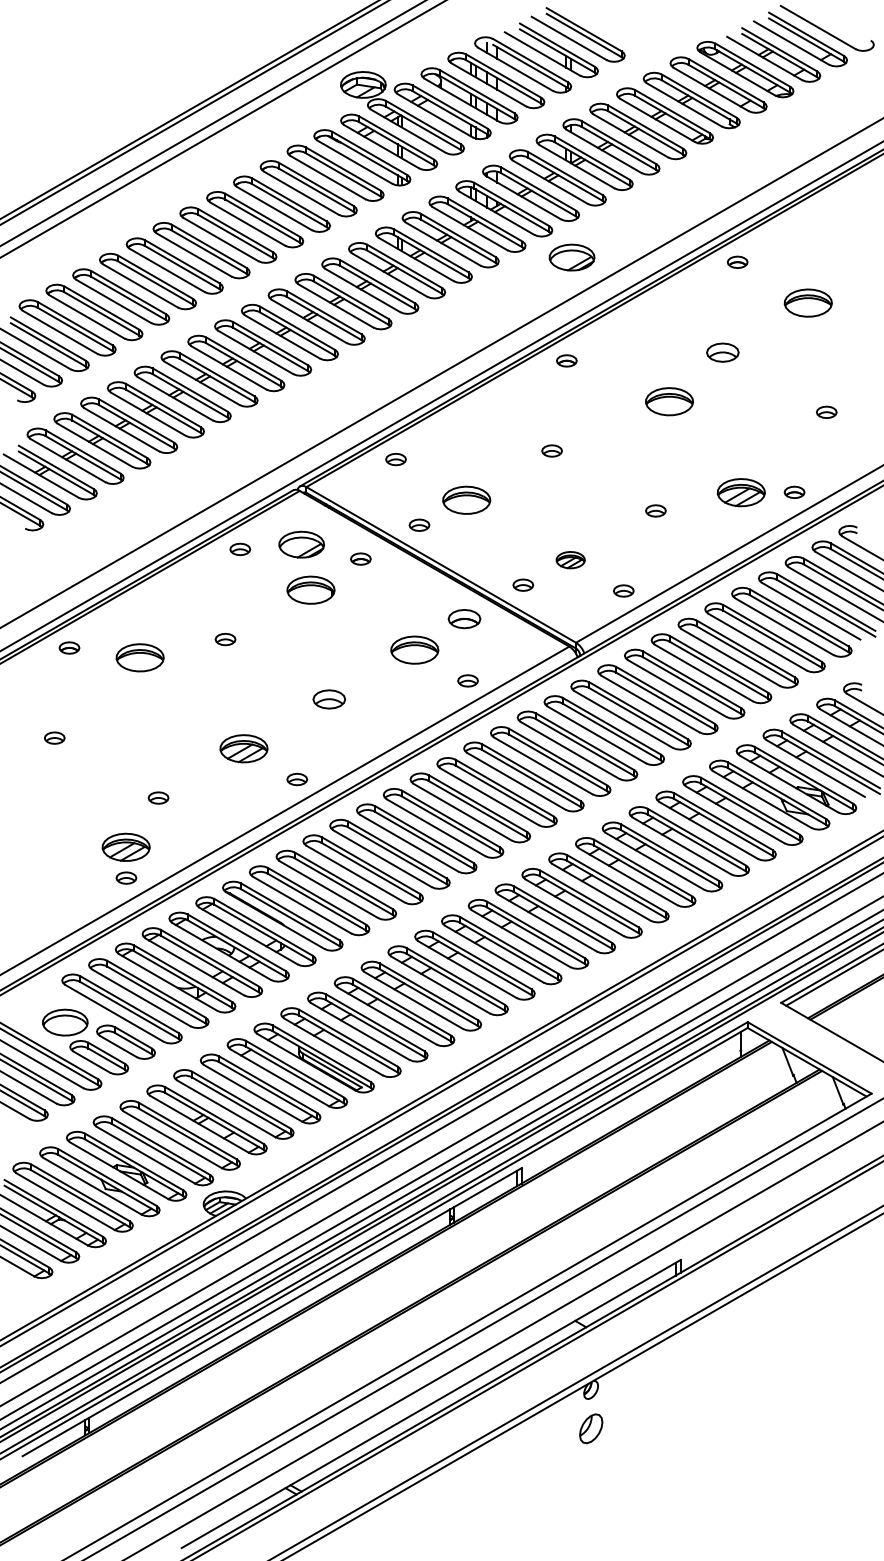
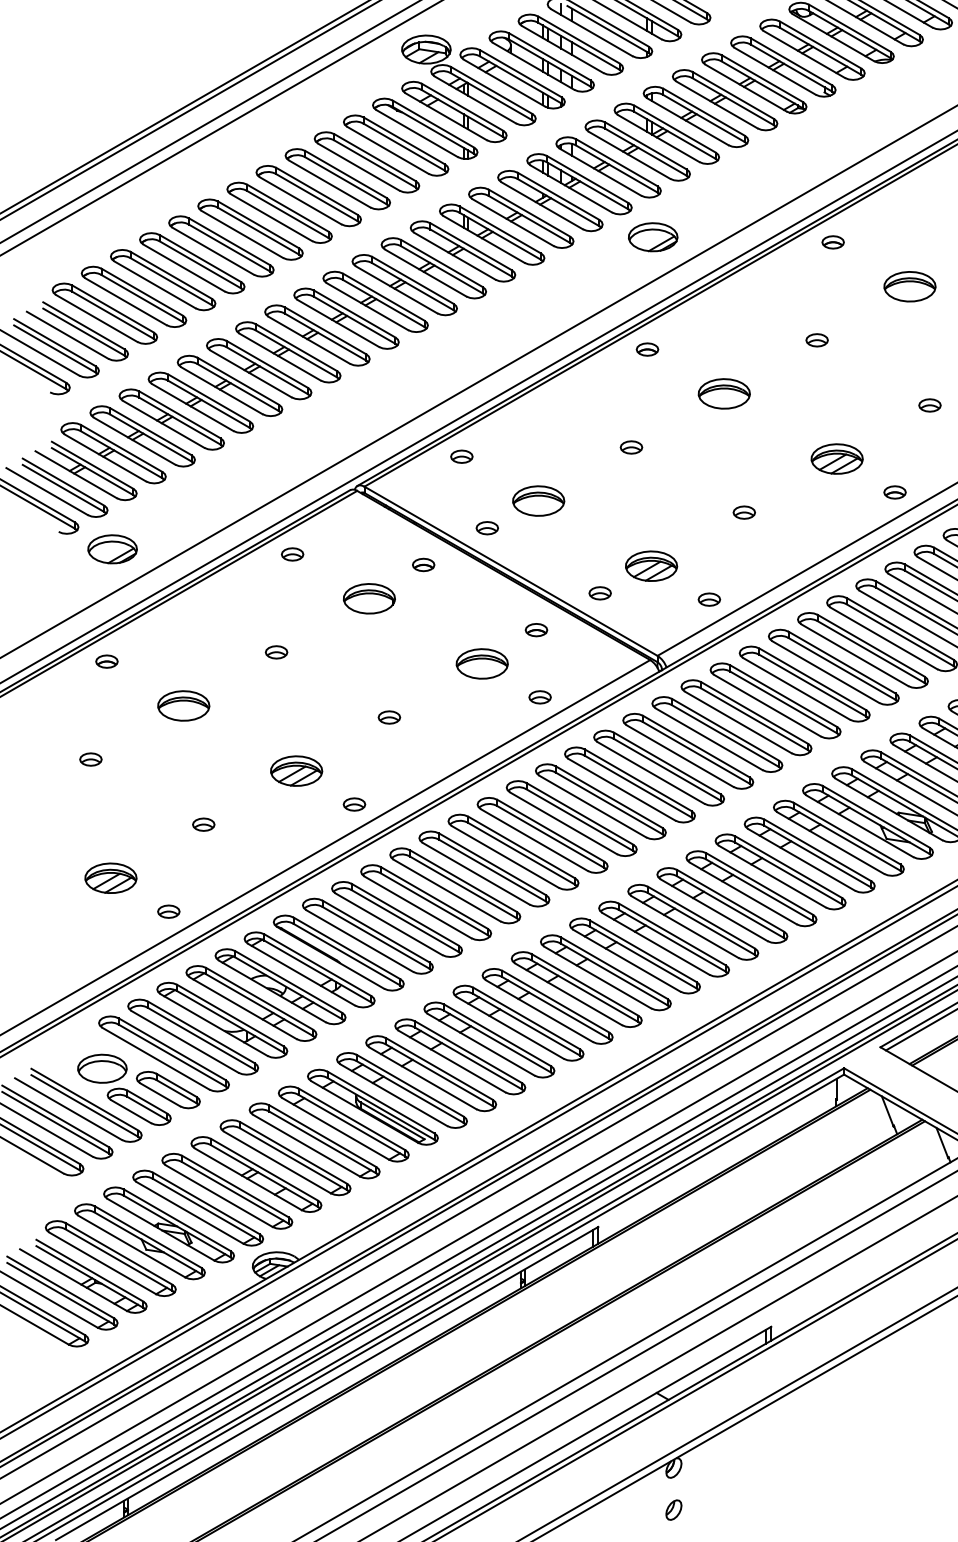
part: (722, 351) -> (816, 339), size x0.62
part: (669, 401) -> (724, 393), moved
part: (740, 492) -> (836, 458), moved
part: (301, 544) -> (112, 549), moved
part: (570, 559) -> (651, 565), size x1.67
part: (464, 618) -> (536, 629), size x0.62
part: (139, 657) -> (183, 705), moved
part: (329, 699) -> (389, 717), size x0.62
part: (125, 846) -> (110, 877), moved
part: (590, 1428) -> (673, 1509), size x0.62

